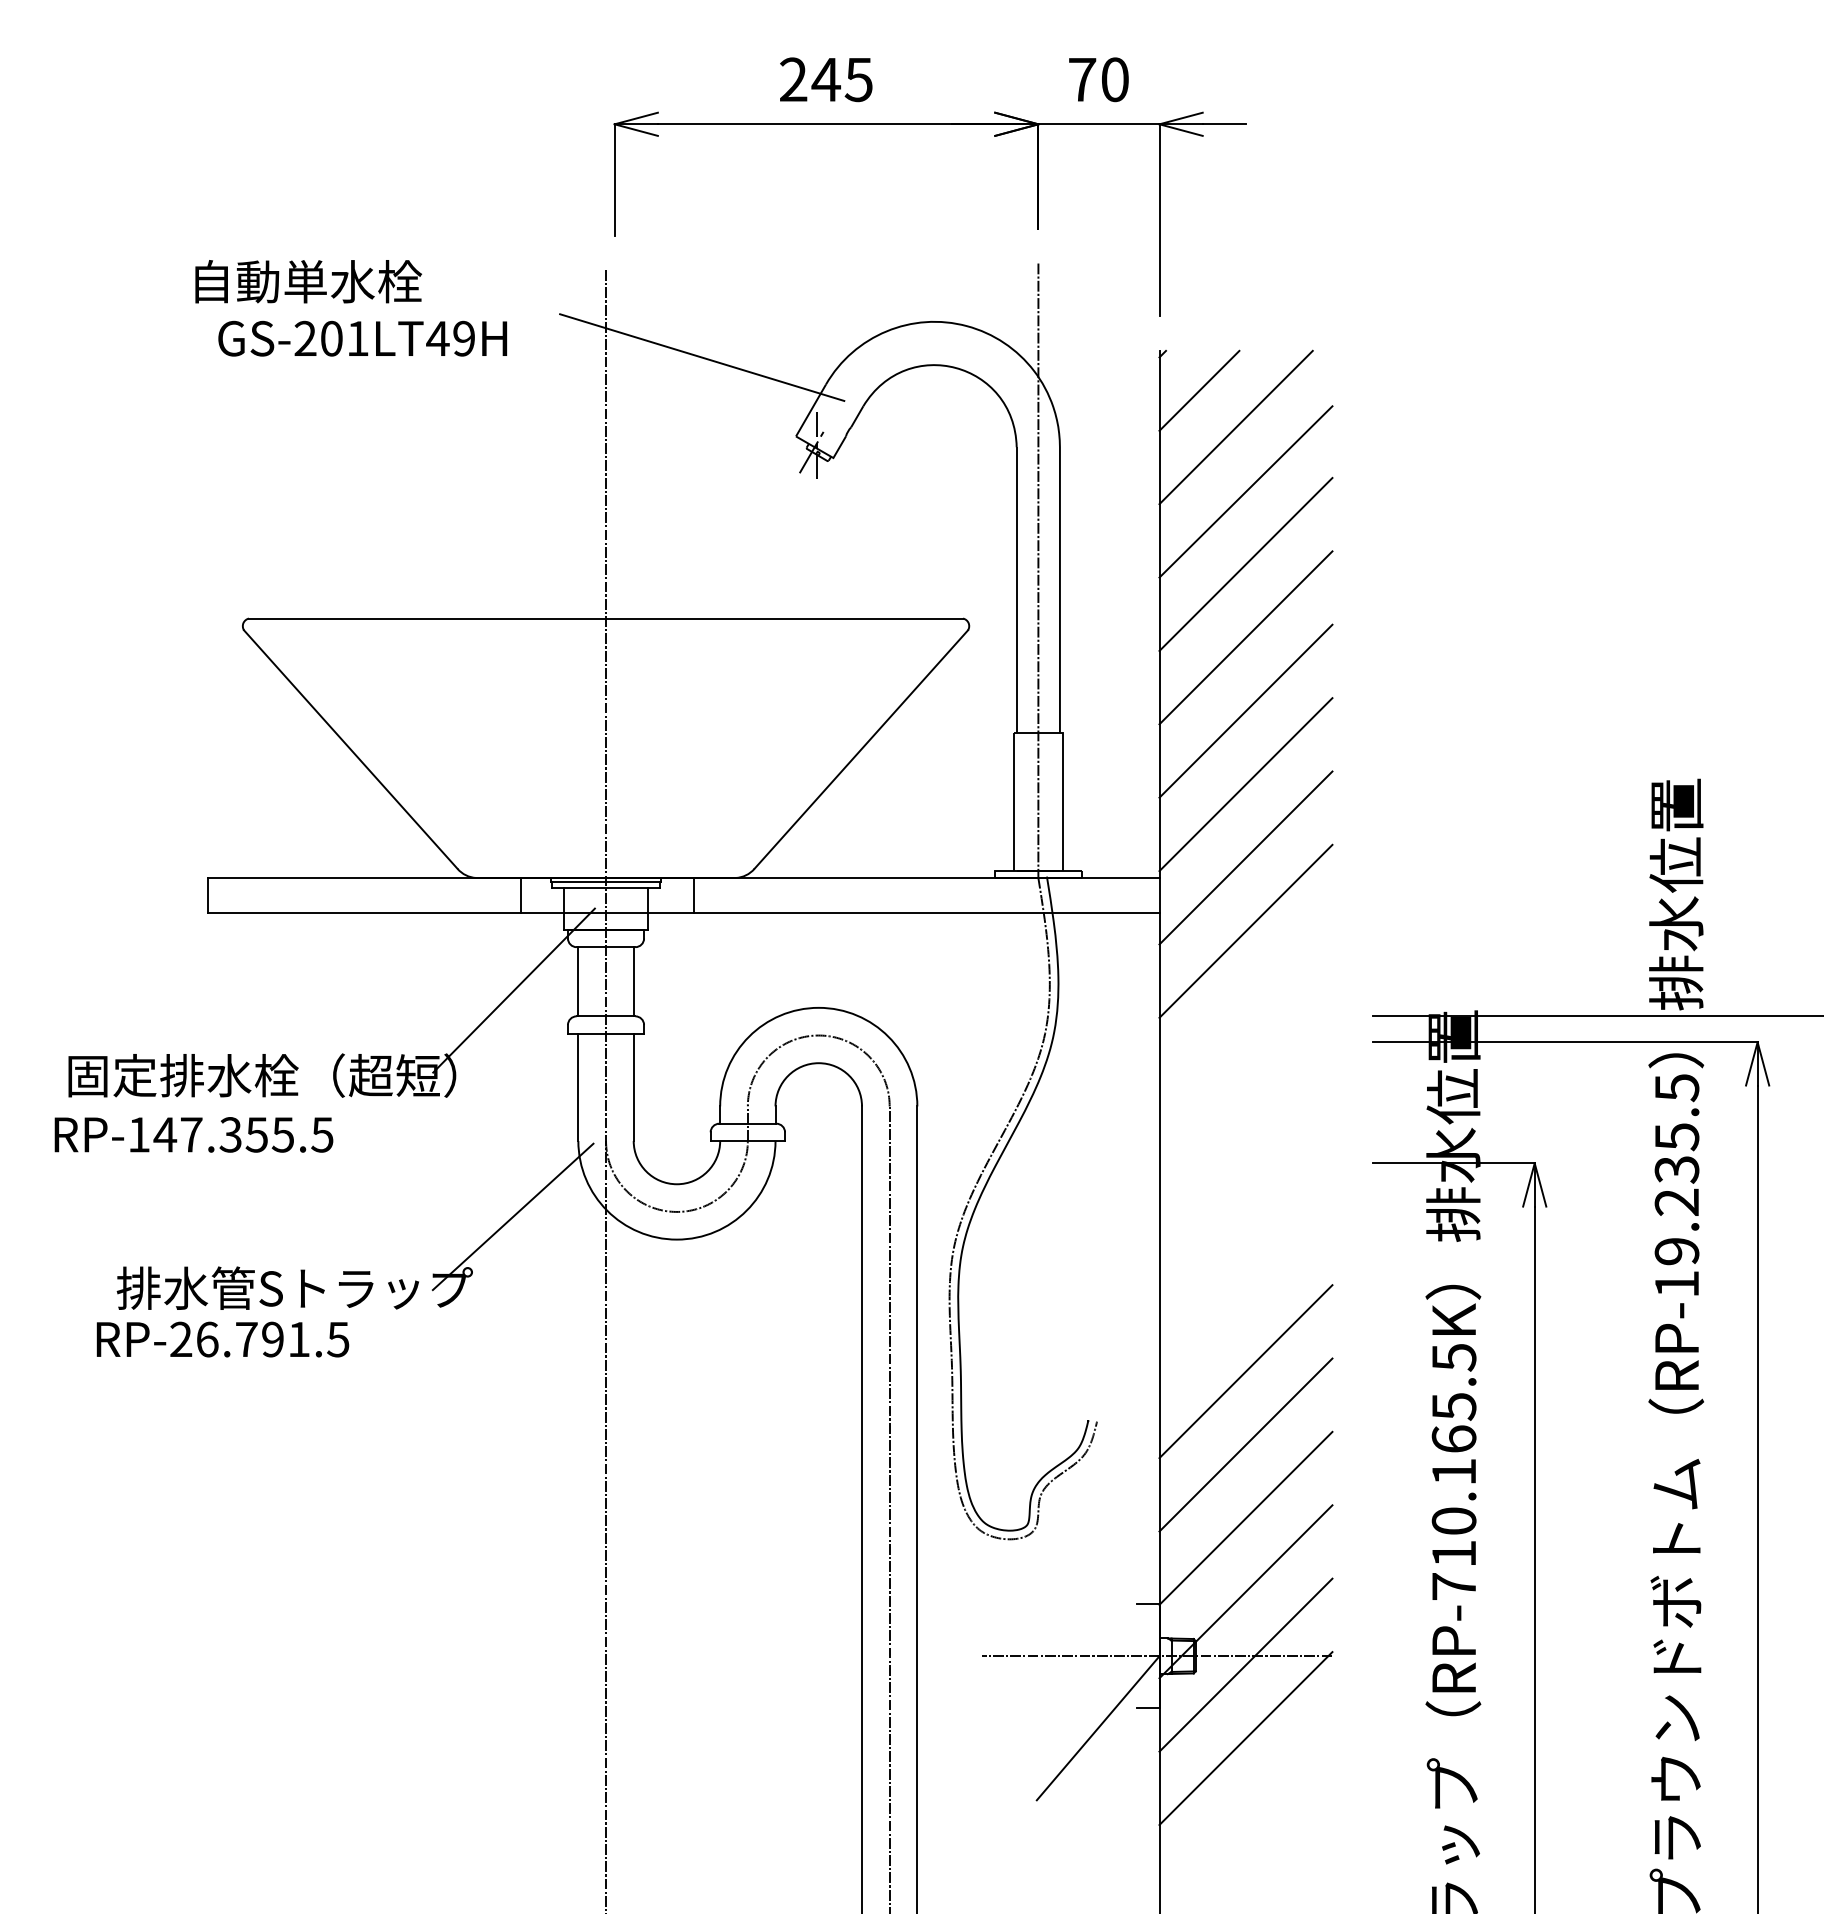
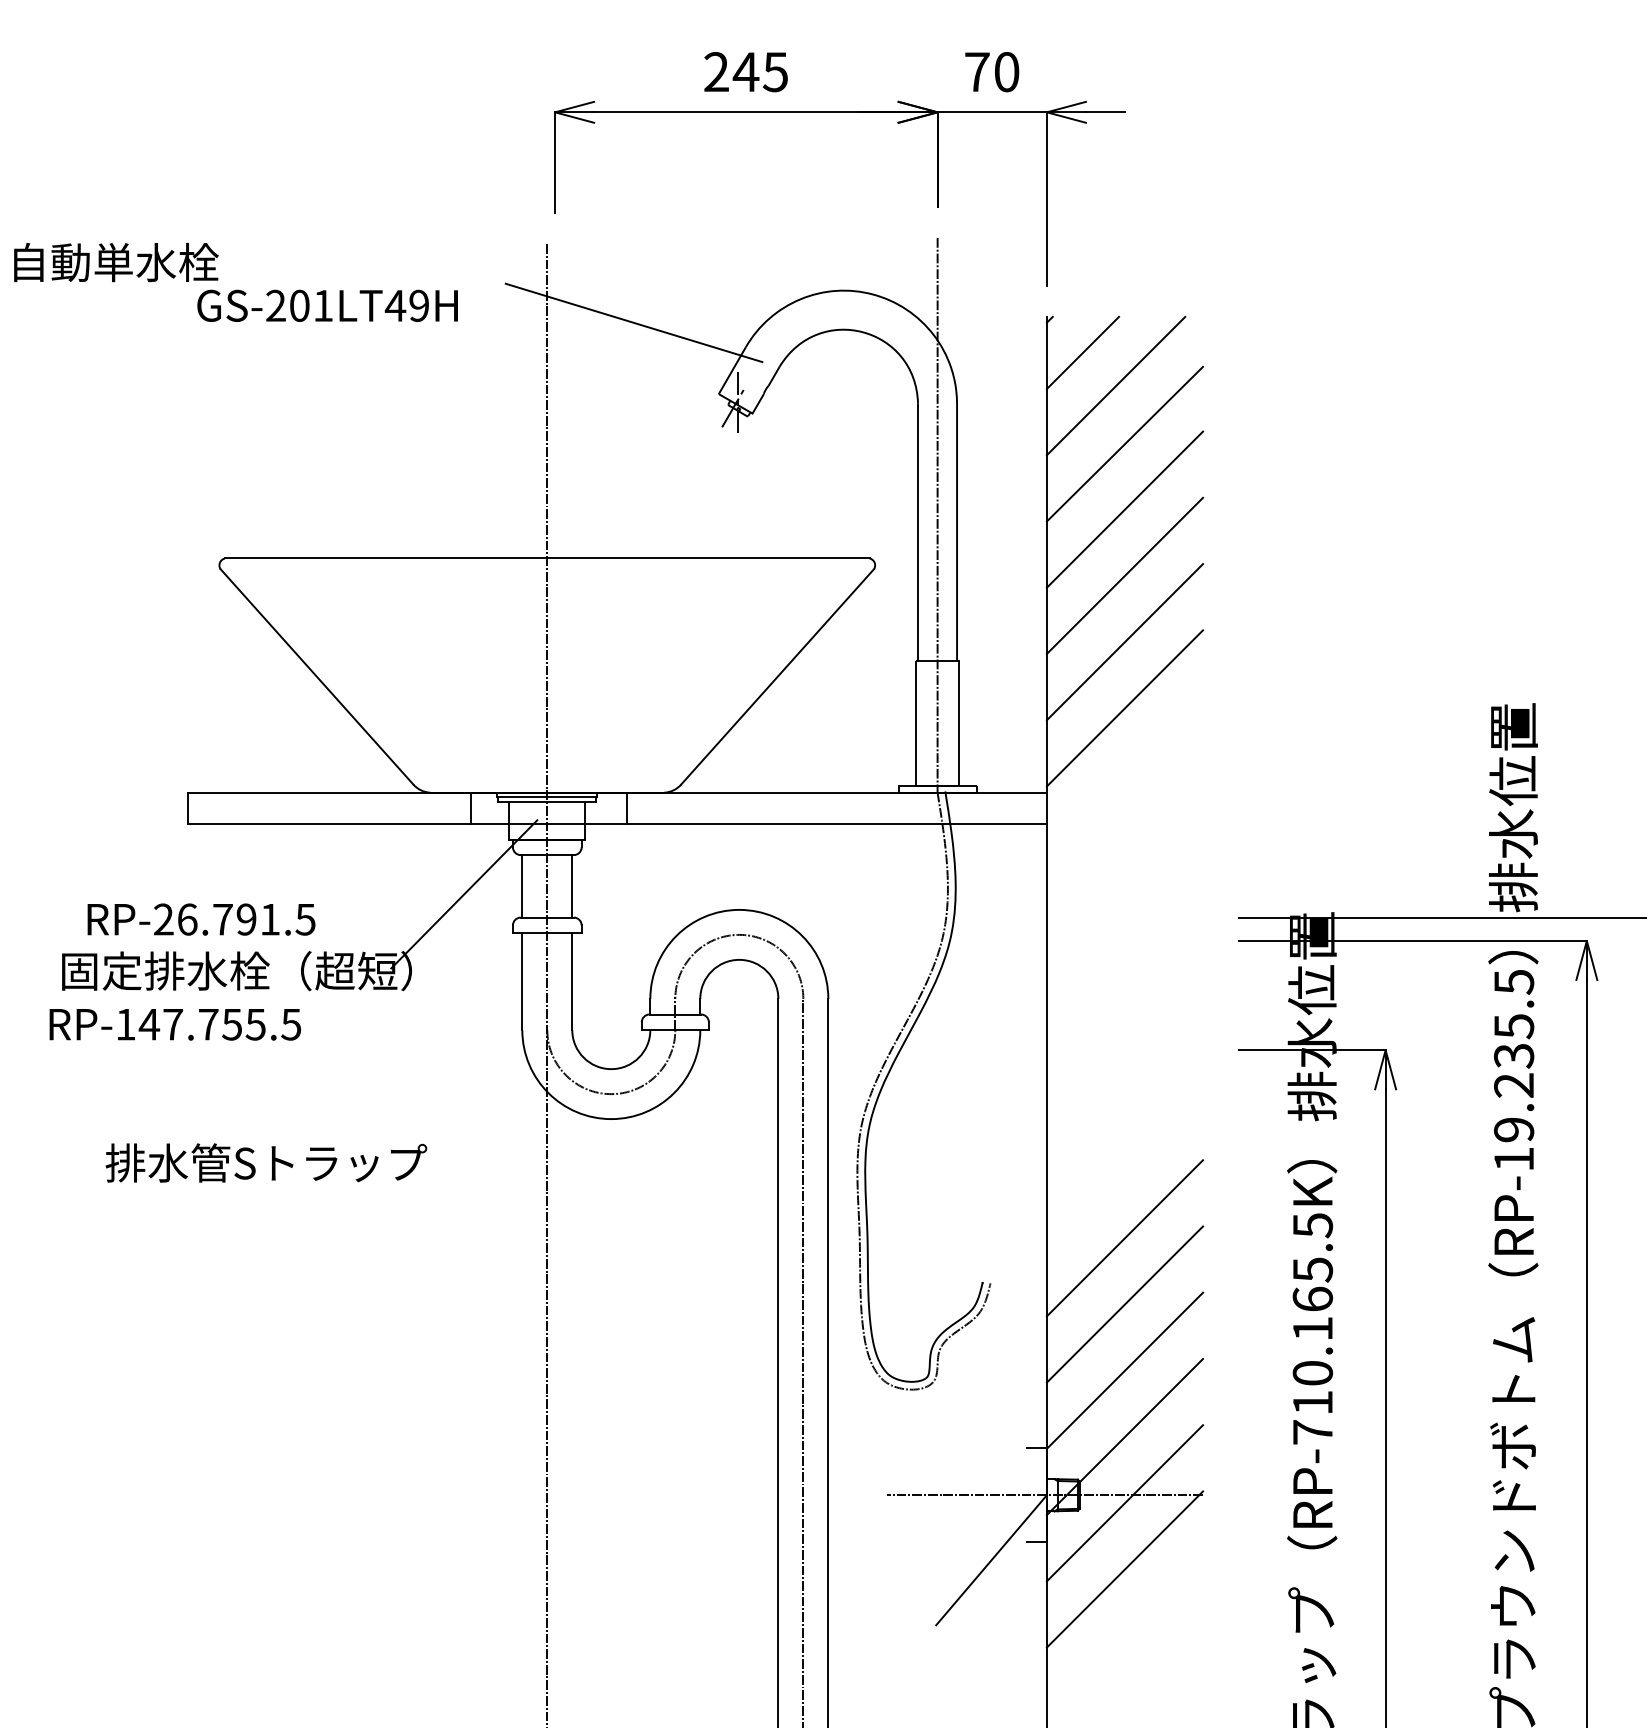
text: (308, 281) -> (116, 262), moved
line: (1245, 857) -> (1124, 774), removed
line: (1245, 930) -> (1124, 840), removed
text: (230, 1134) -> (208, 1024), RP-147.355.5 -> RP-147.755.5
line: (512, 1216) -> (462, 1098), removed
text: (222, 1339) -> (201, 919), moved

